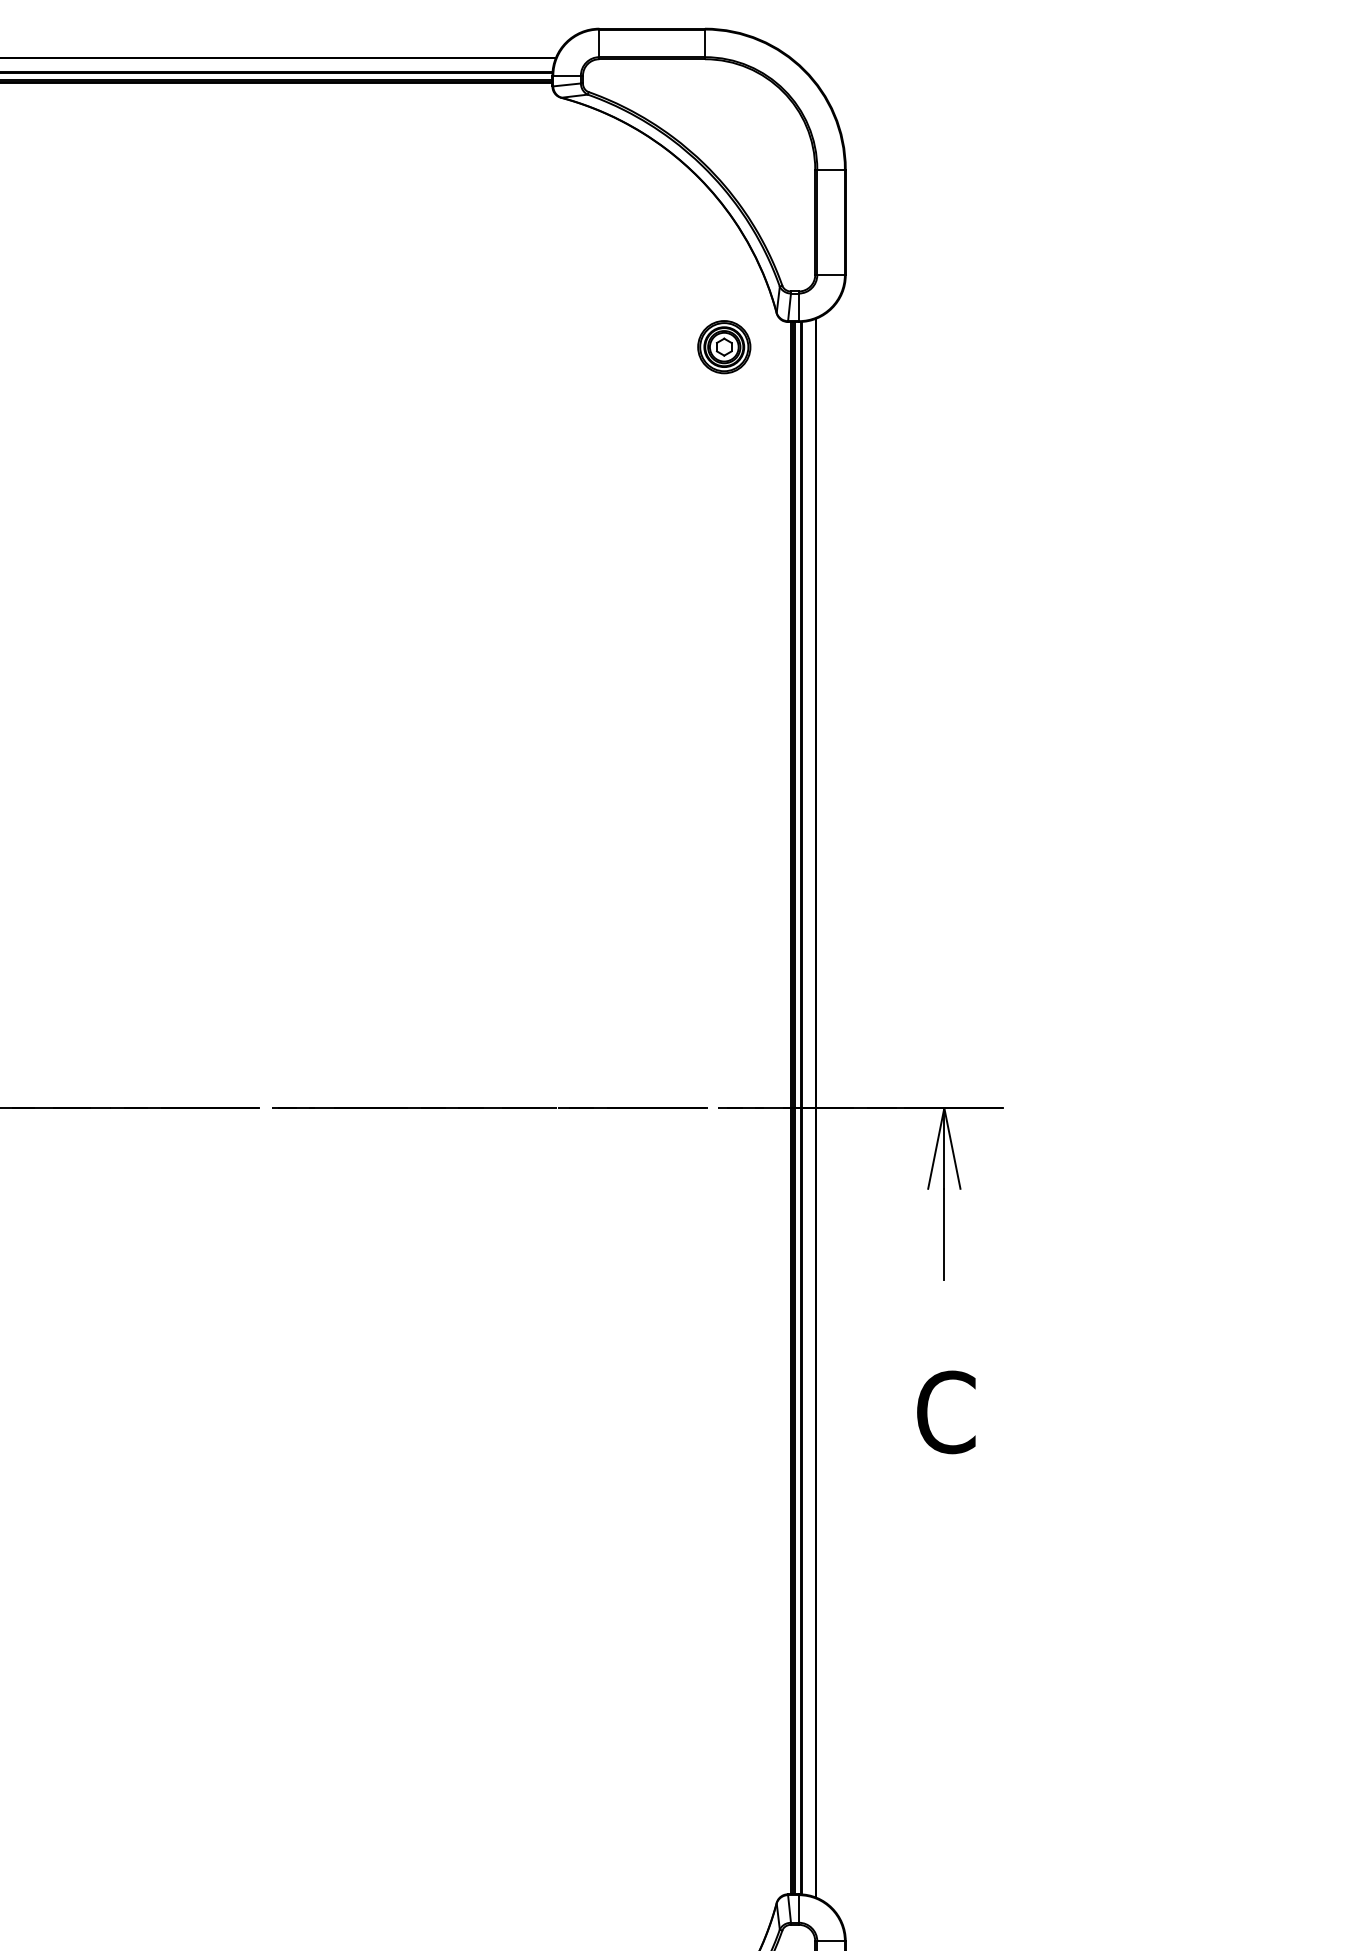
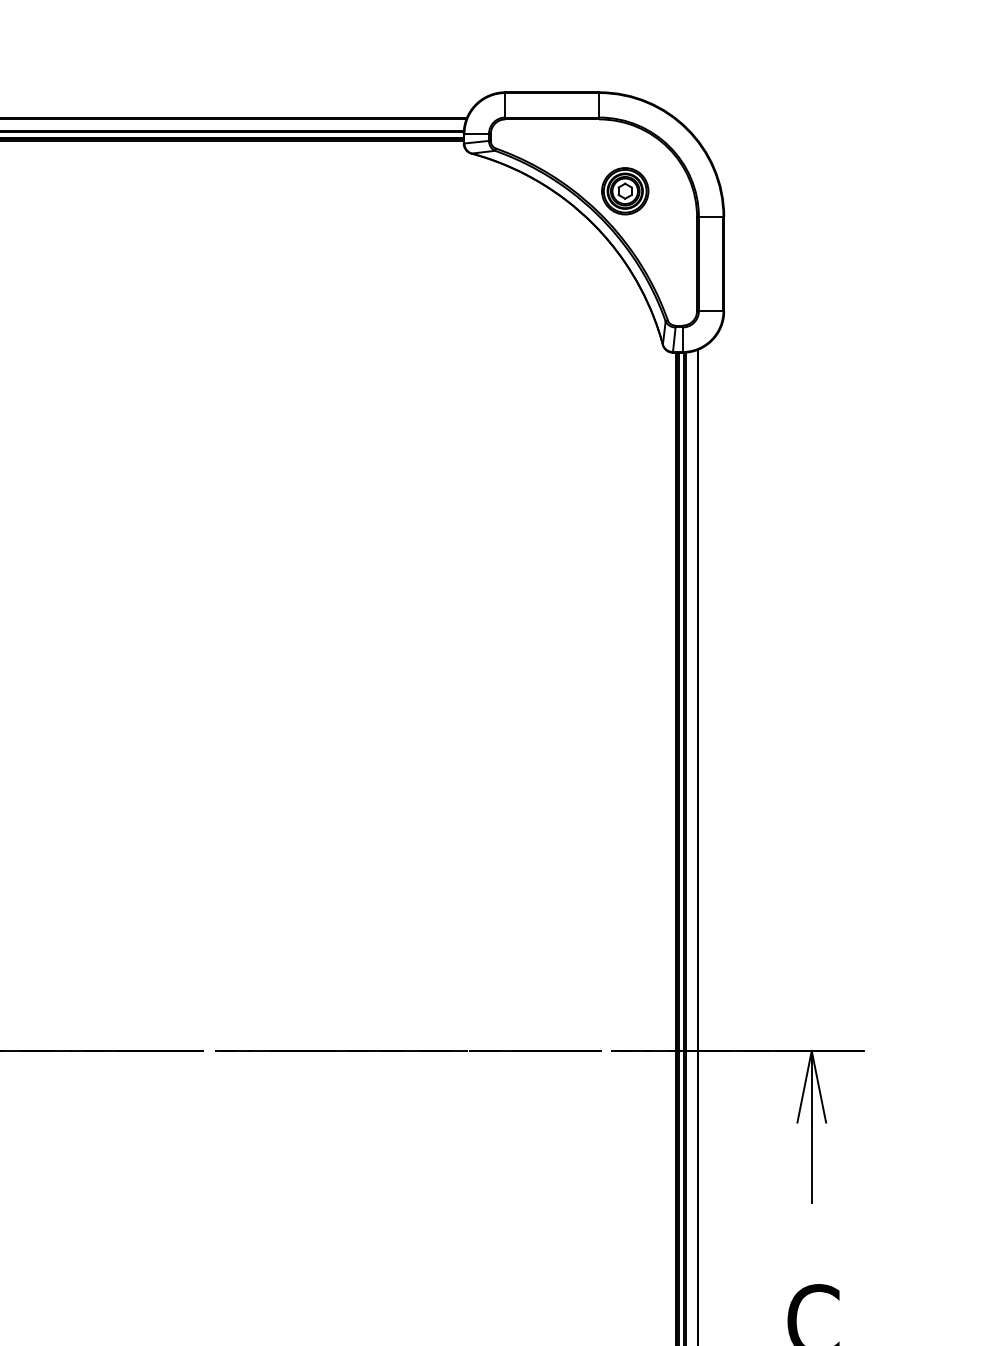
part: (724, 347) -> (625, 191), moved

